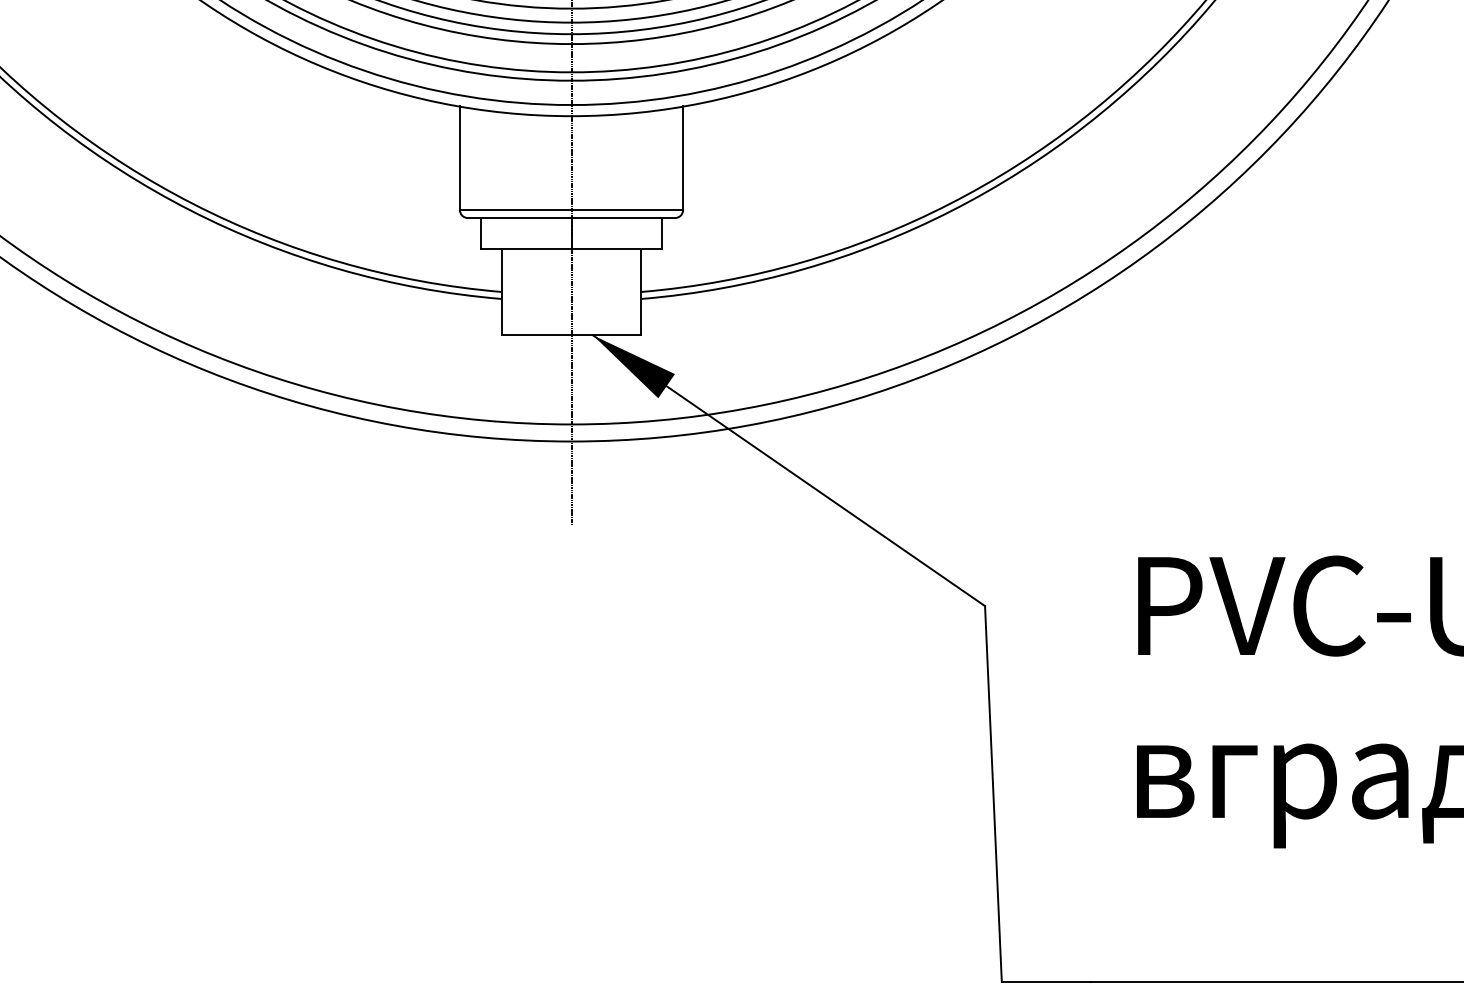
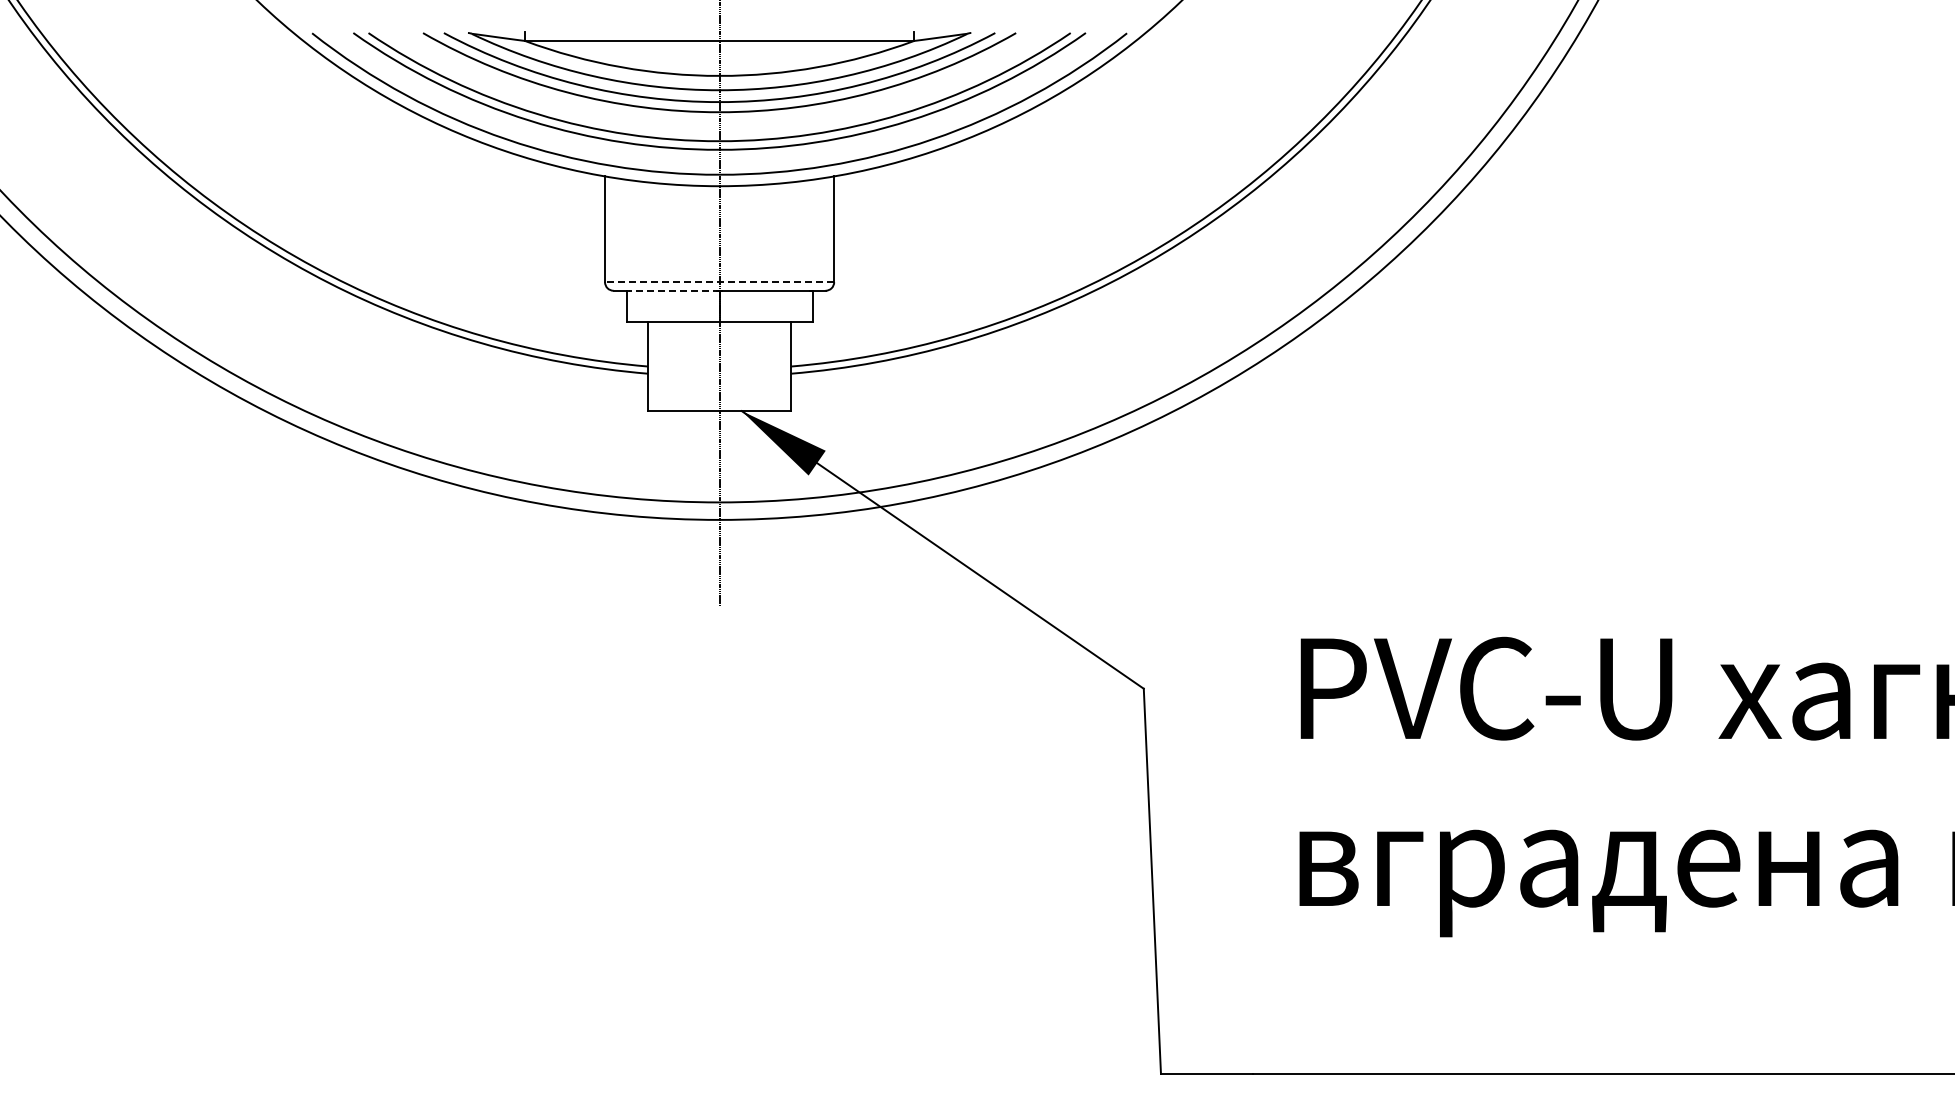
line: (571, 210) -> (719, 282), solid -> dashed
line: (526, 217) -> (673, 290), solid -> dashed

